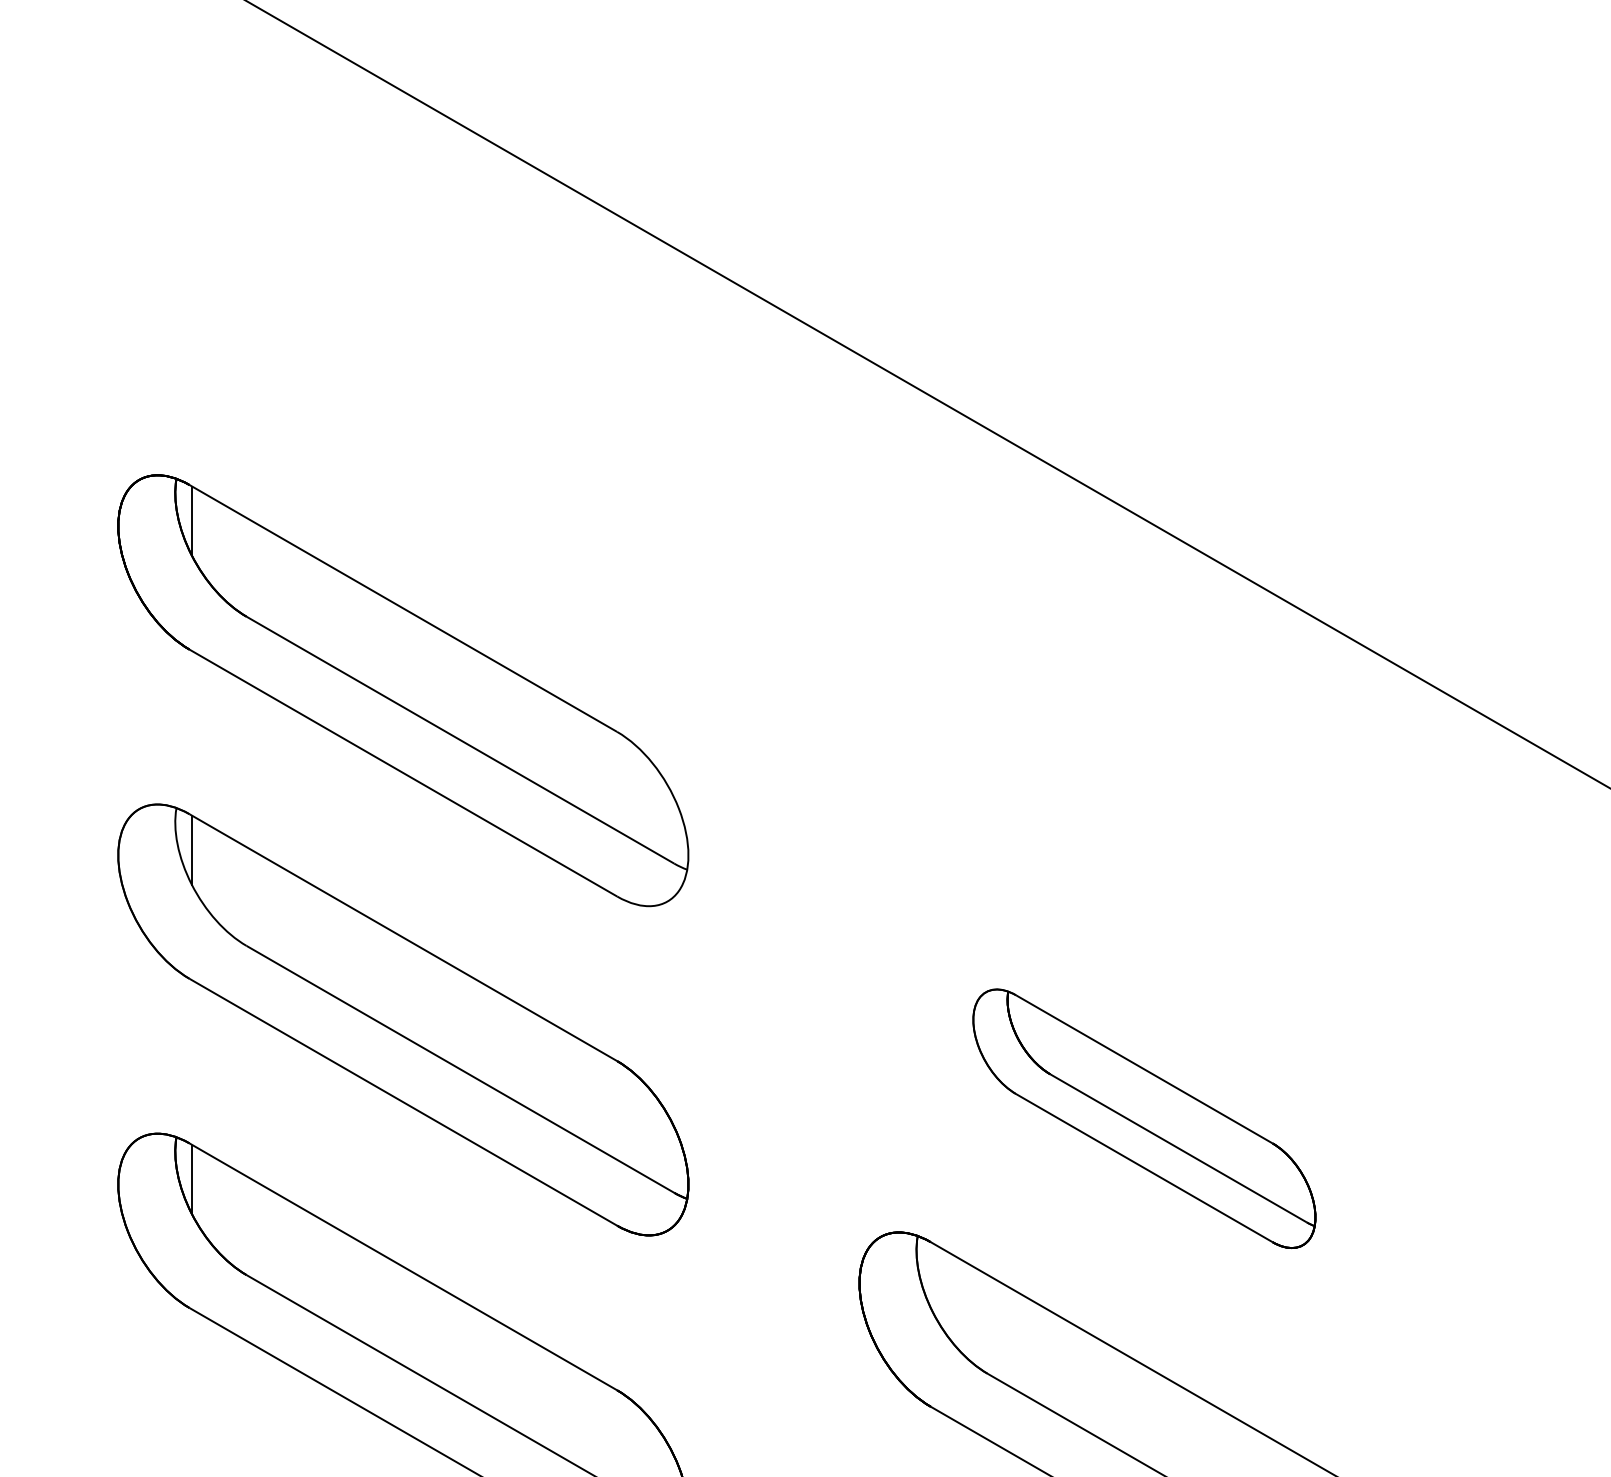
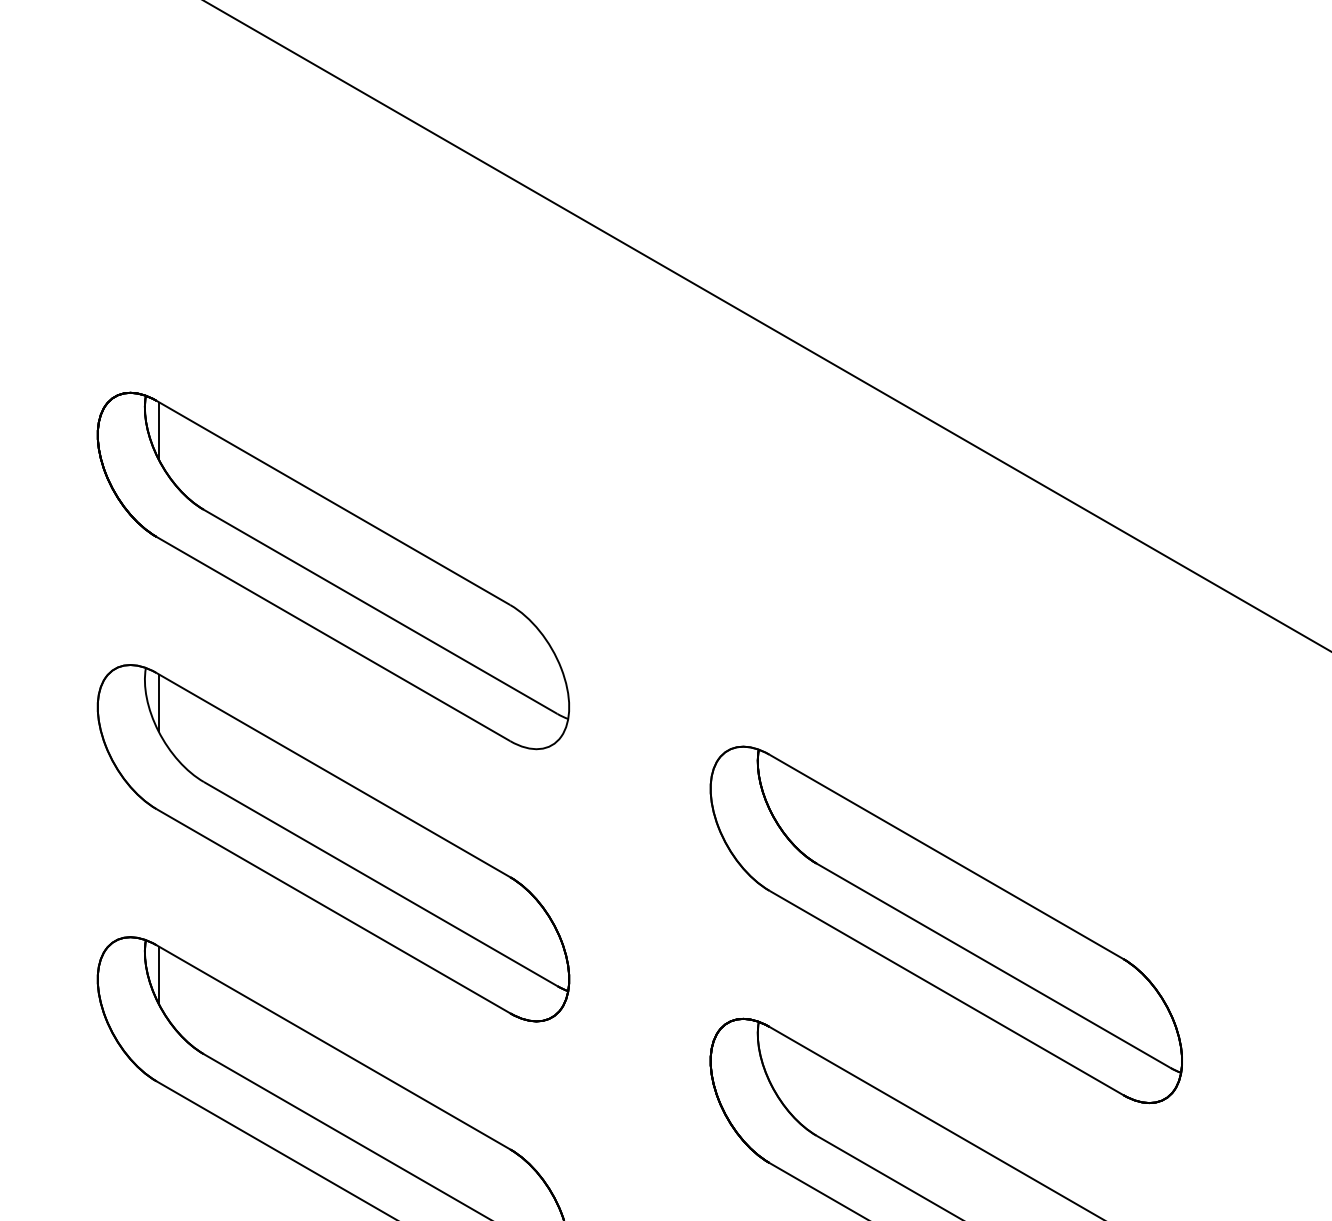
part: (1143, 1118) -> (945, 924), size x1.67

